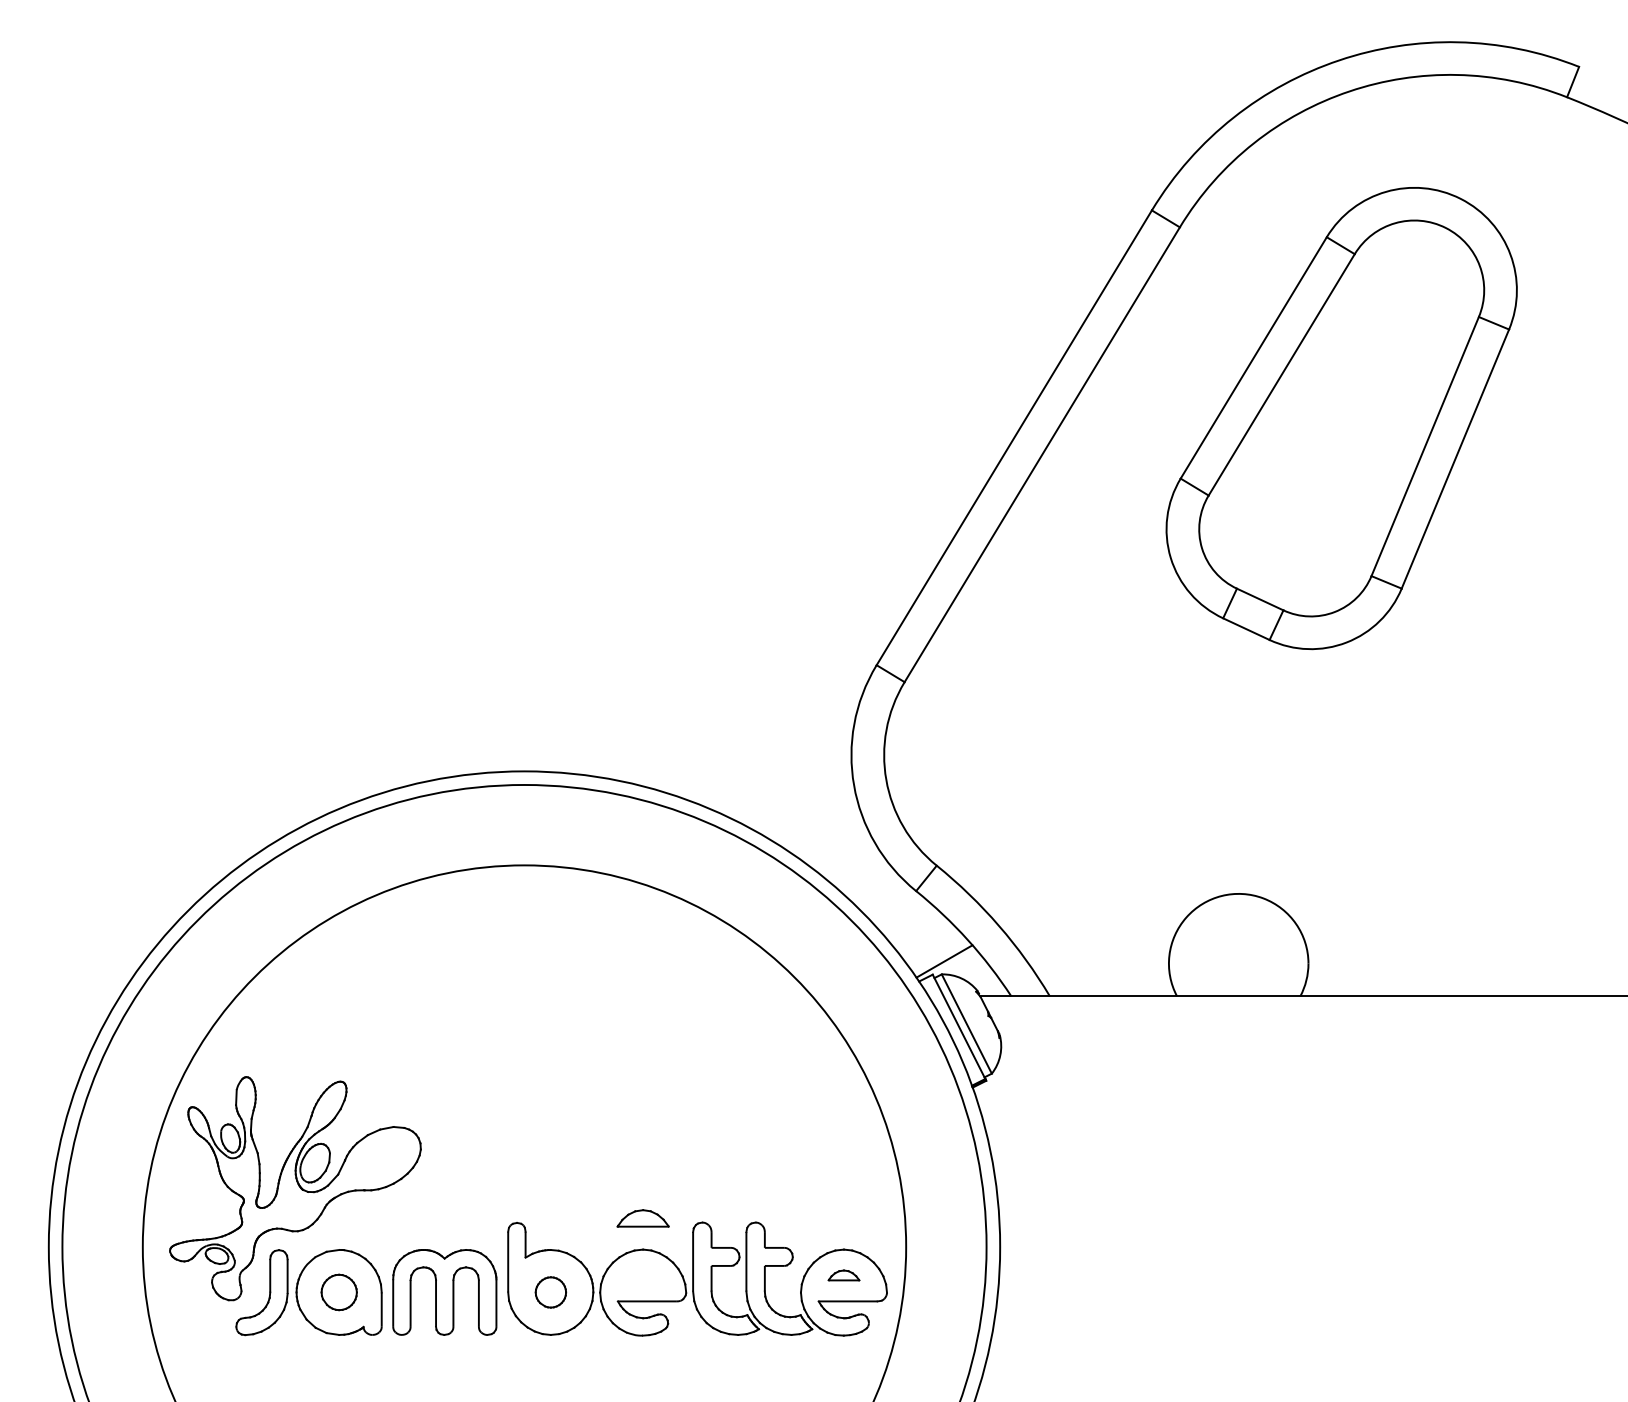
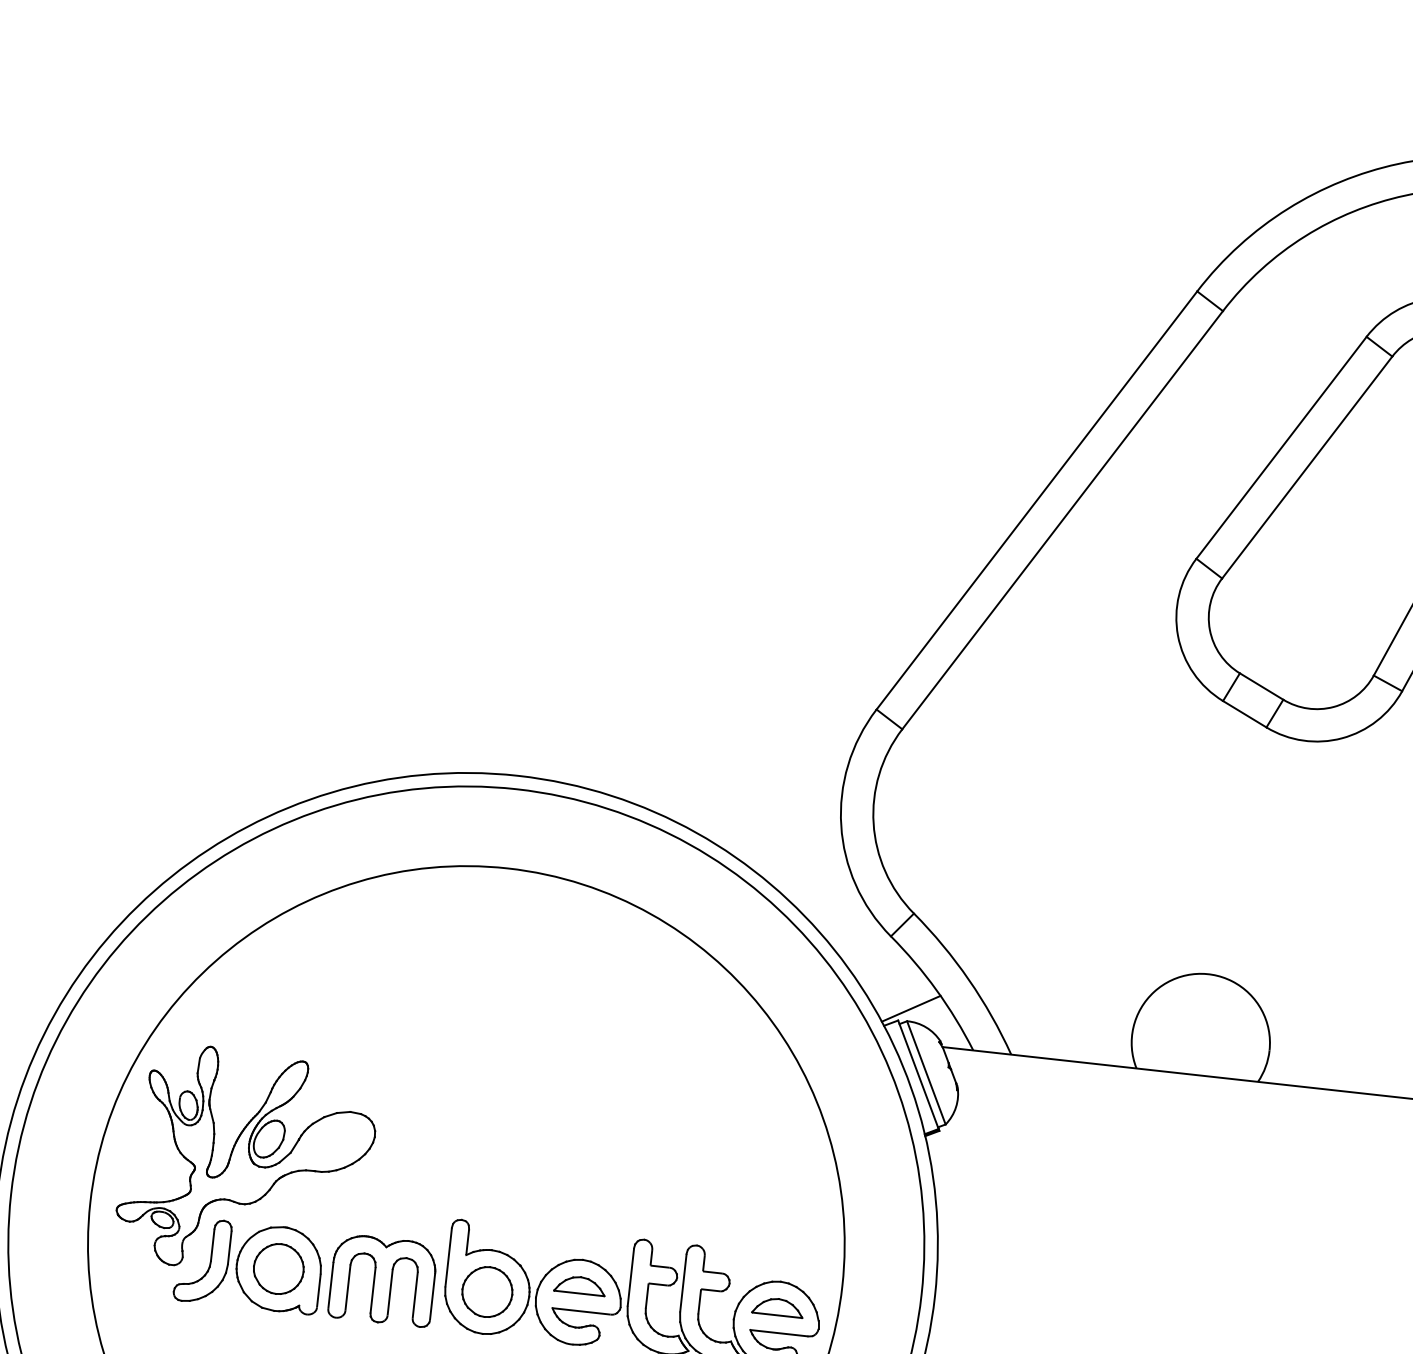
part: (642, 1218) -> (579, 1285), moved
part: (843, 1275) -> (777, 1307), size x1.67
part: (339, 1292) -> (279, 1269), size x1.43
part: (550, 1292) -> (487, 1292), size x1.67

